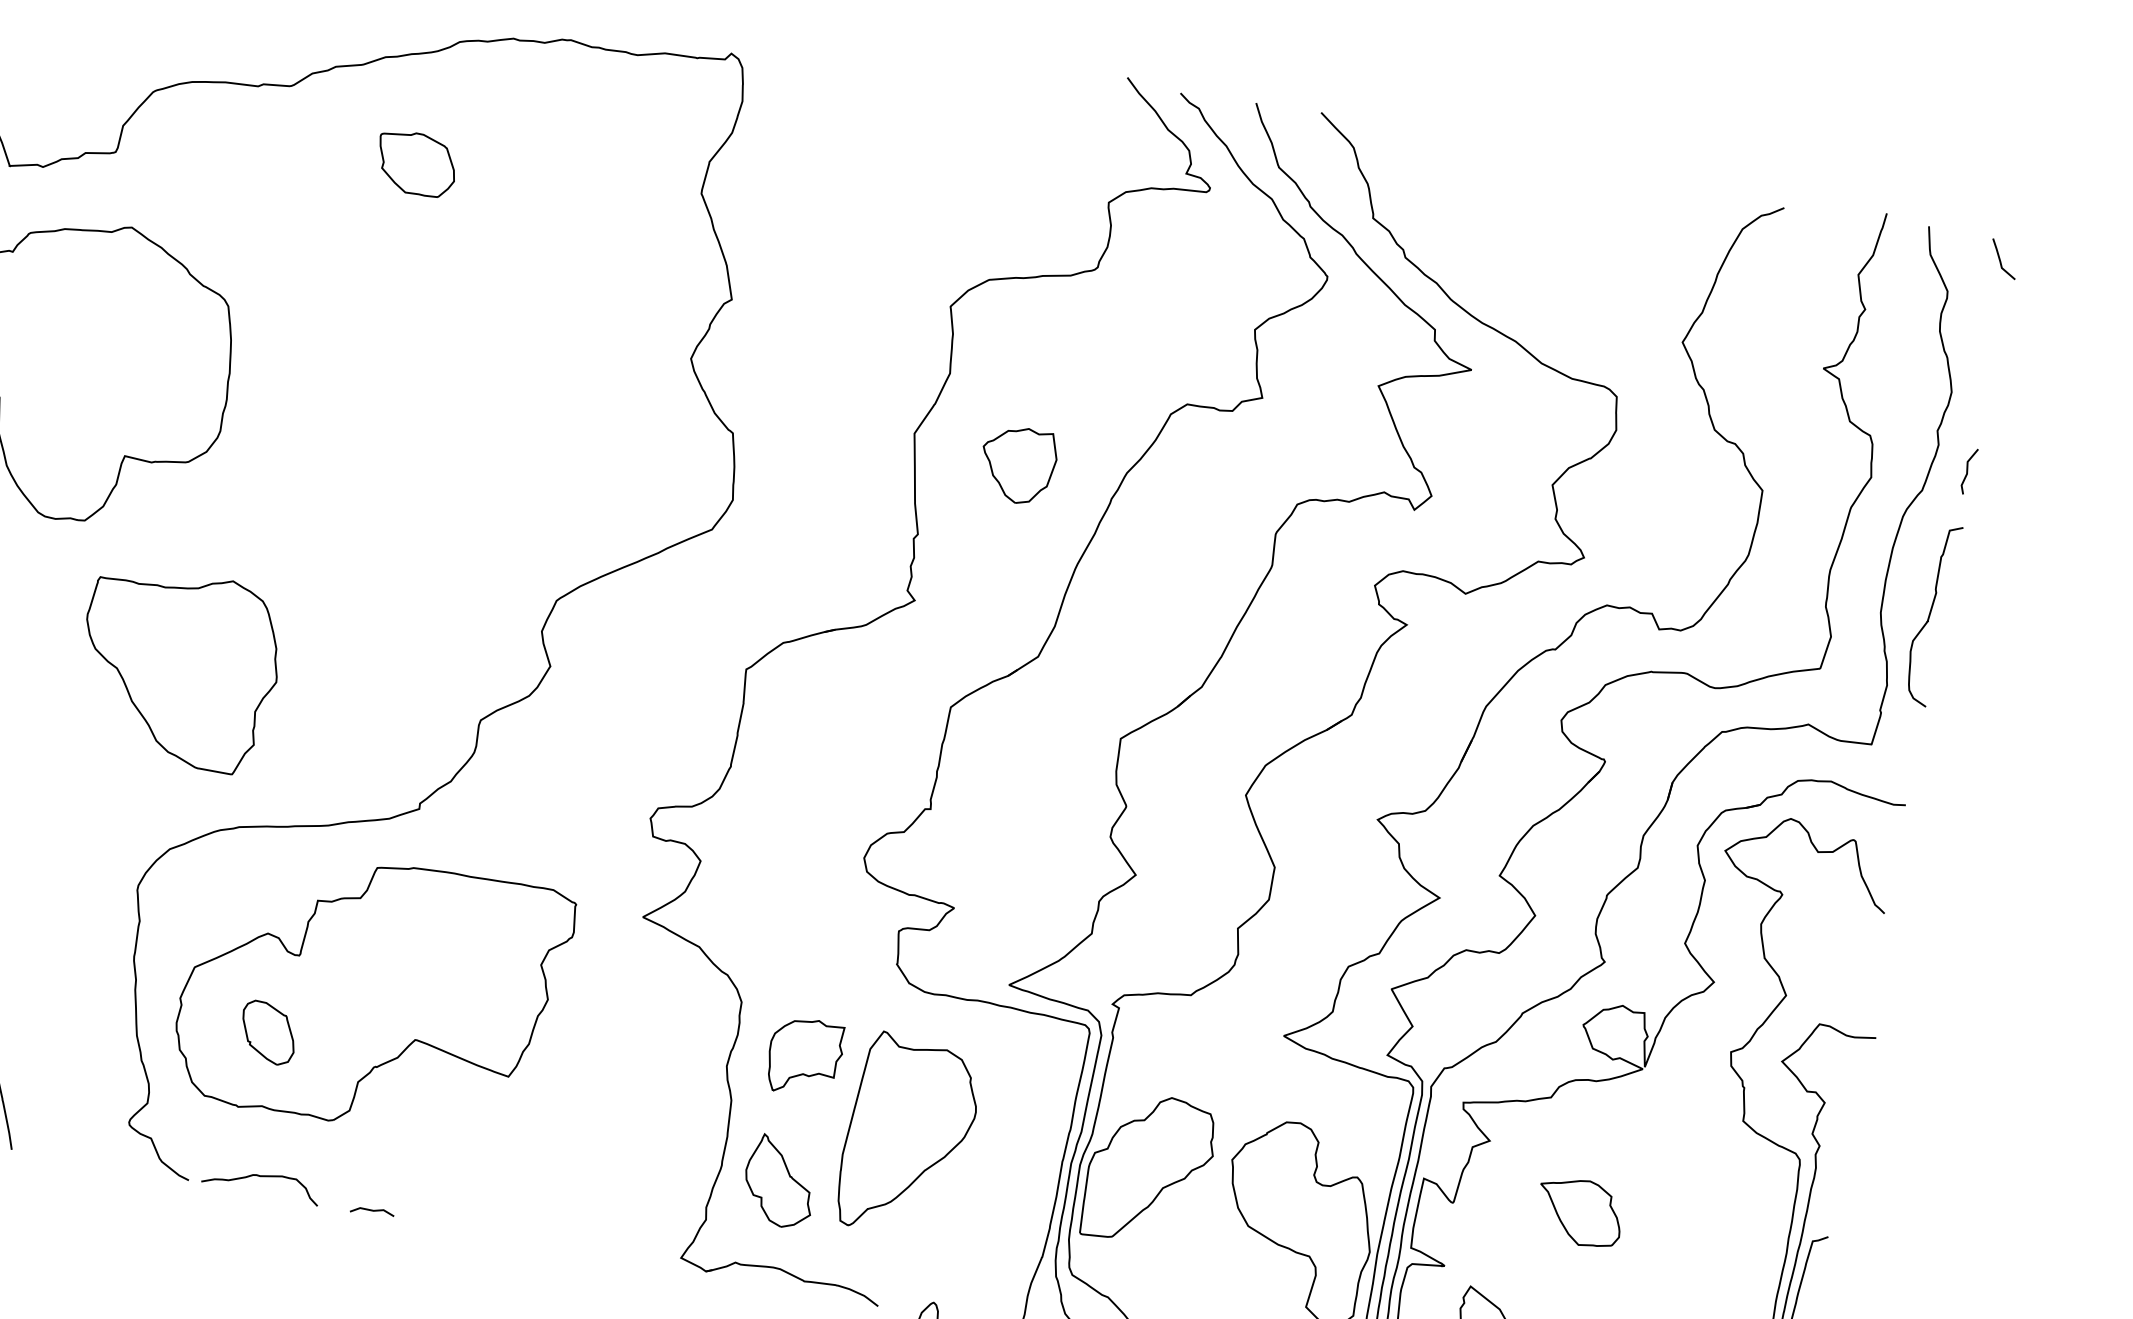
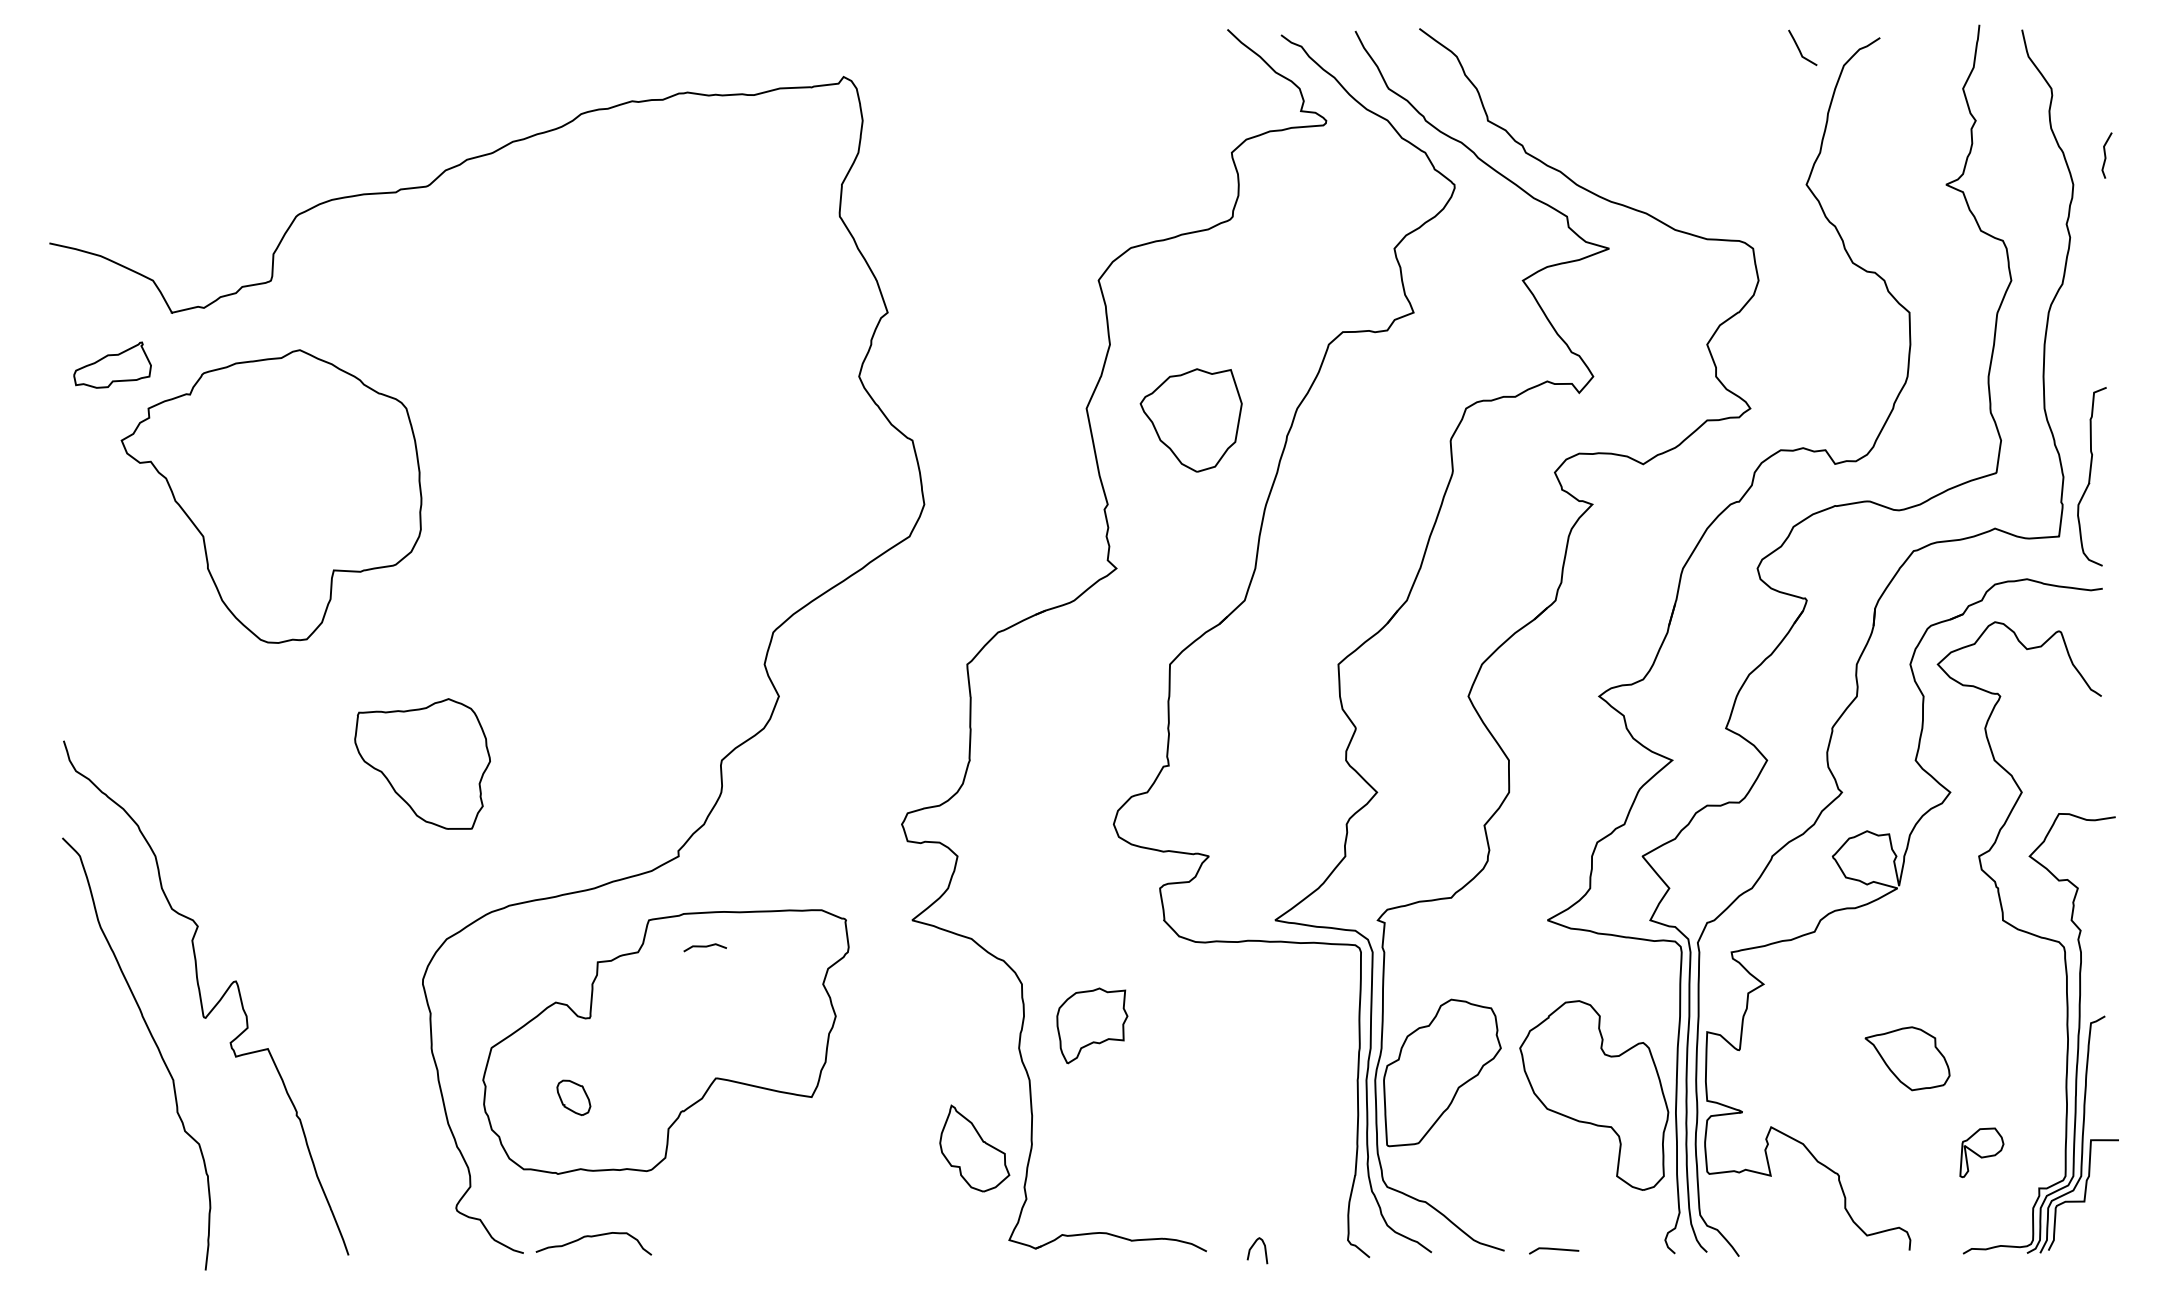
part: (416, 163) -> (561, 238), removed
line: (2001, 260) -> (1800, 49), moved
part: (1018, 465) -> (1191, 420), size x1.4
line: (1968, 471) -> (2106, 155), moved
curve: (1930, 614) -> (2090, 476), moved
part: (178, 667) -> (422, 763), size x0.7
part: (268, 1032) -> (573, 1097), size x0.6
part: (908, 1135) -> (1205, 1082), removed
part: (779, 1181) -> (974, 1148), moved
line: (371, 1211) -> (704, 947), moved
part: (1579, 1212) -> (1907, 1058), moved

